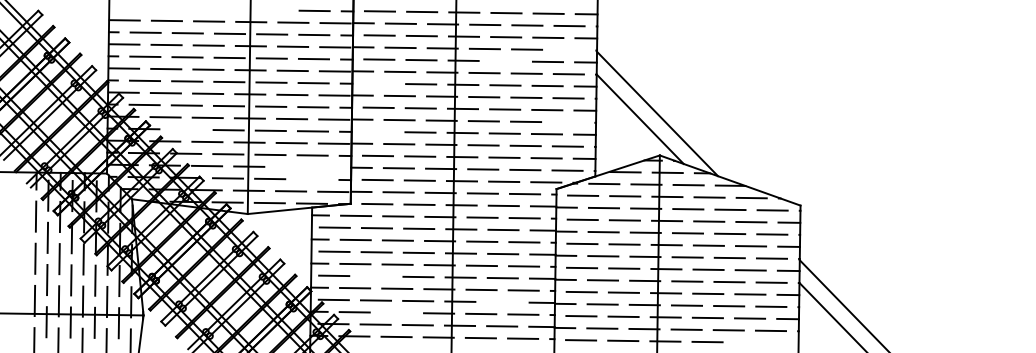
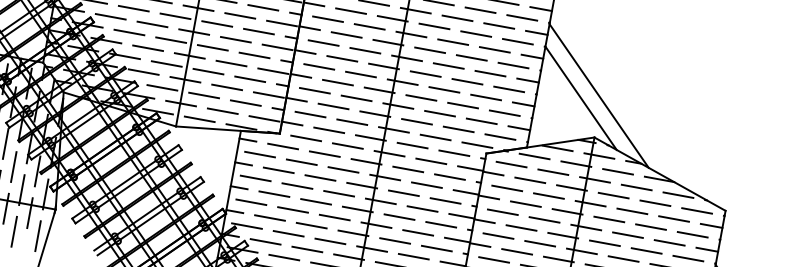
line: (569, 50) -> (522, 18), added
line: (505, 61) -> (457, 18), added
line: (378, 83) -> (327, 18), added
line: (568, 122) -> (509, 89), added
line: (186, 129) -> (129, 32), added
line: (378, 131) -> (319, 66), added
line: (291, 167) -> (227, 87), added
line: (333, 167) -> (268, 94), added
line: (312, 179) -> (246, 103), added
line: (376, 276) -> (293, 210), added
line: (502, 302) -> (413, 256), added
line: (396, 312) -> (306, 249), added

